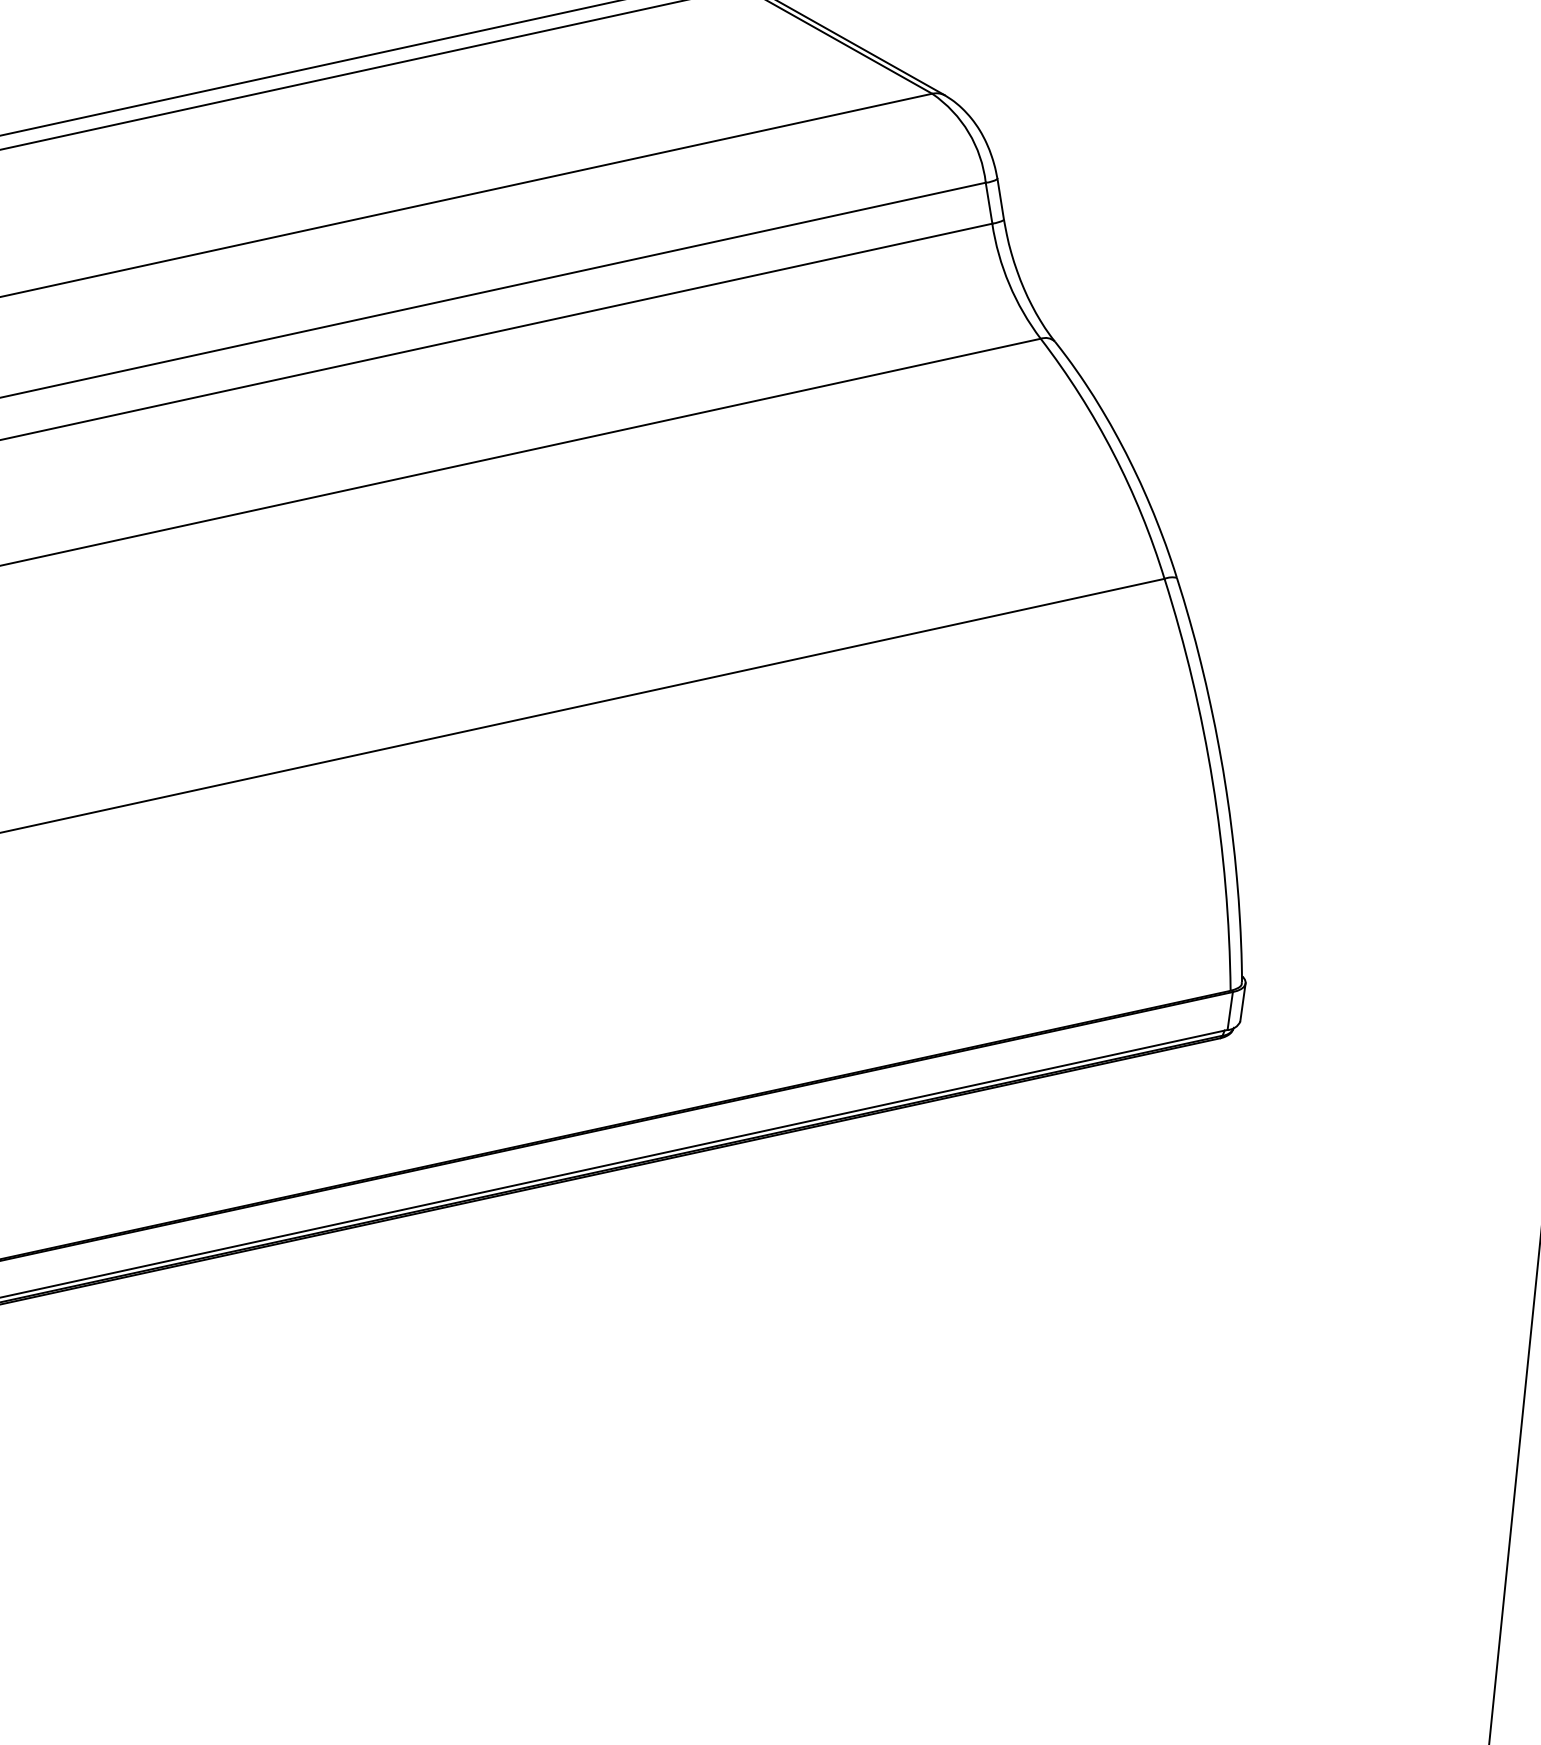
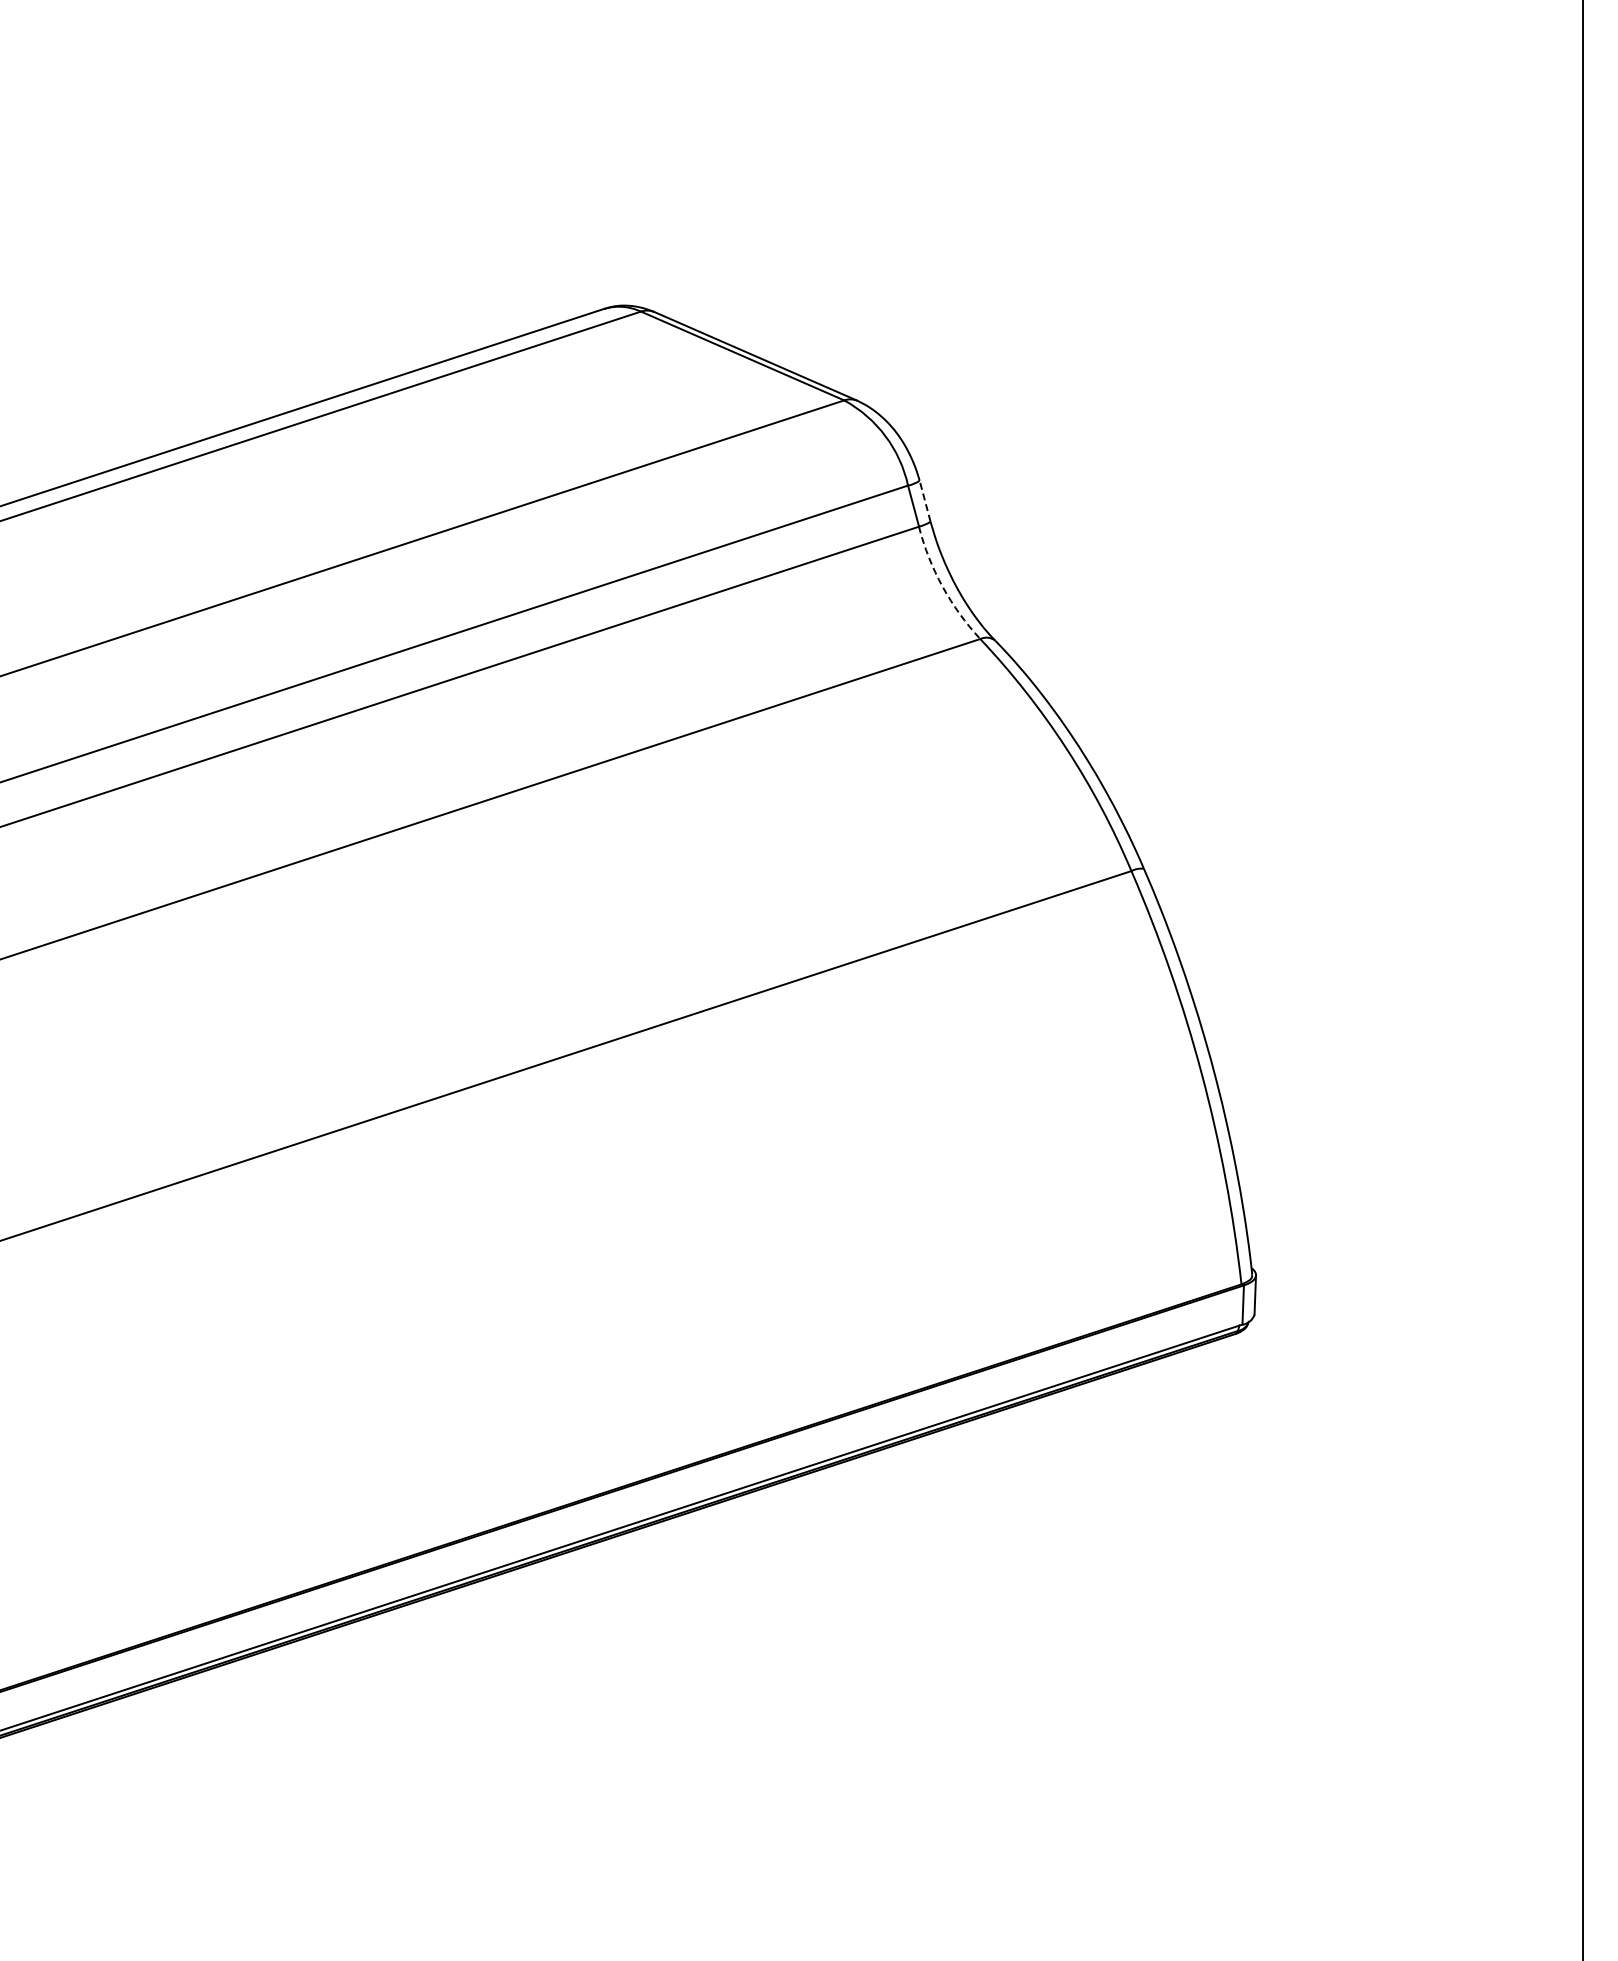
line: (1000, 198) -> (924, 500), solid -> dashed
arc: (1009, 284) -> (942, 586), solid -> dashed

